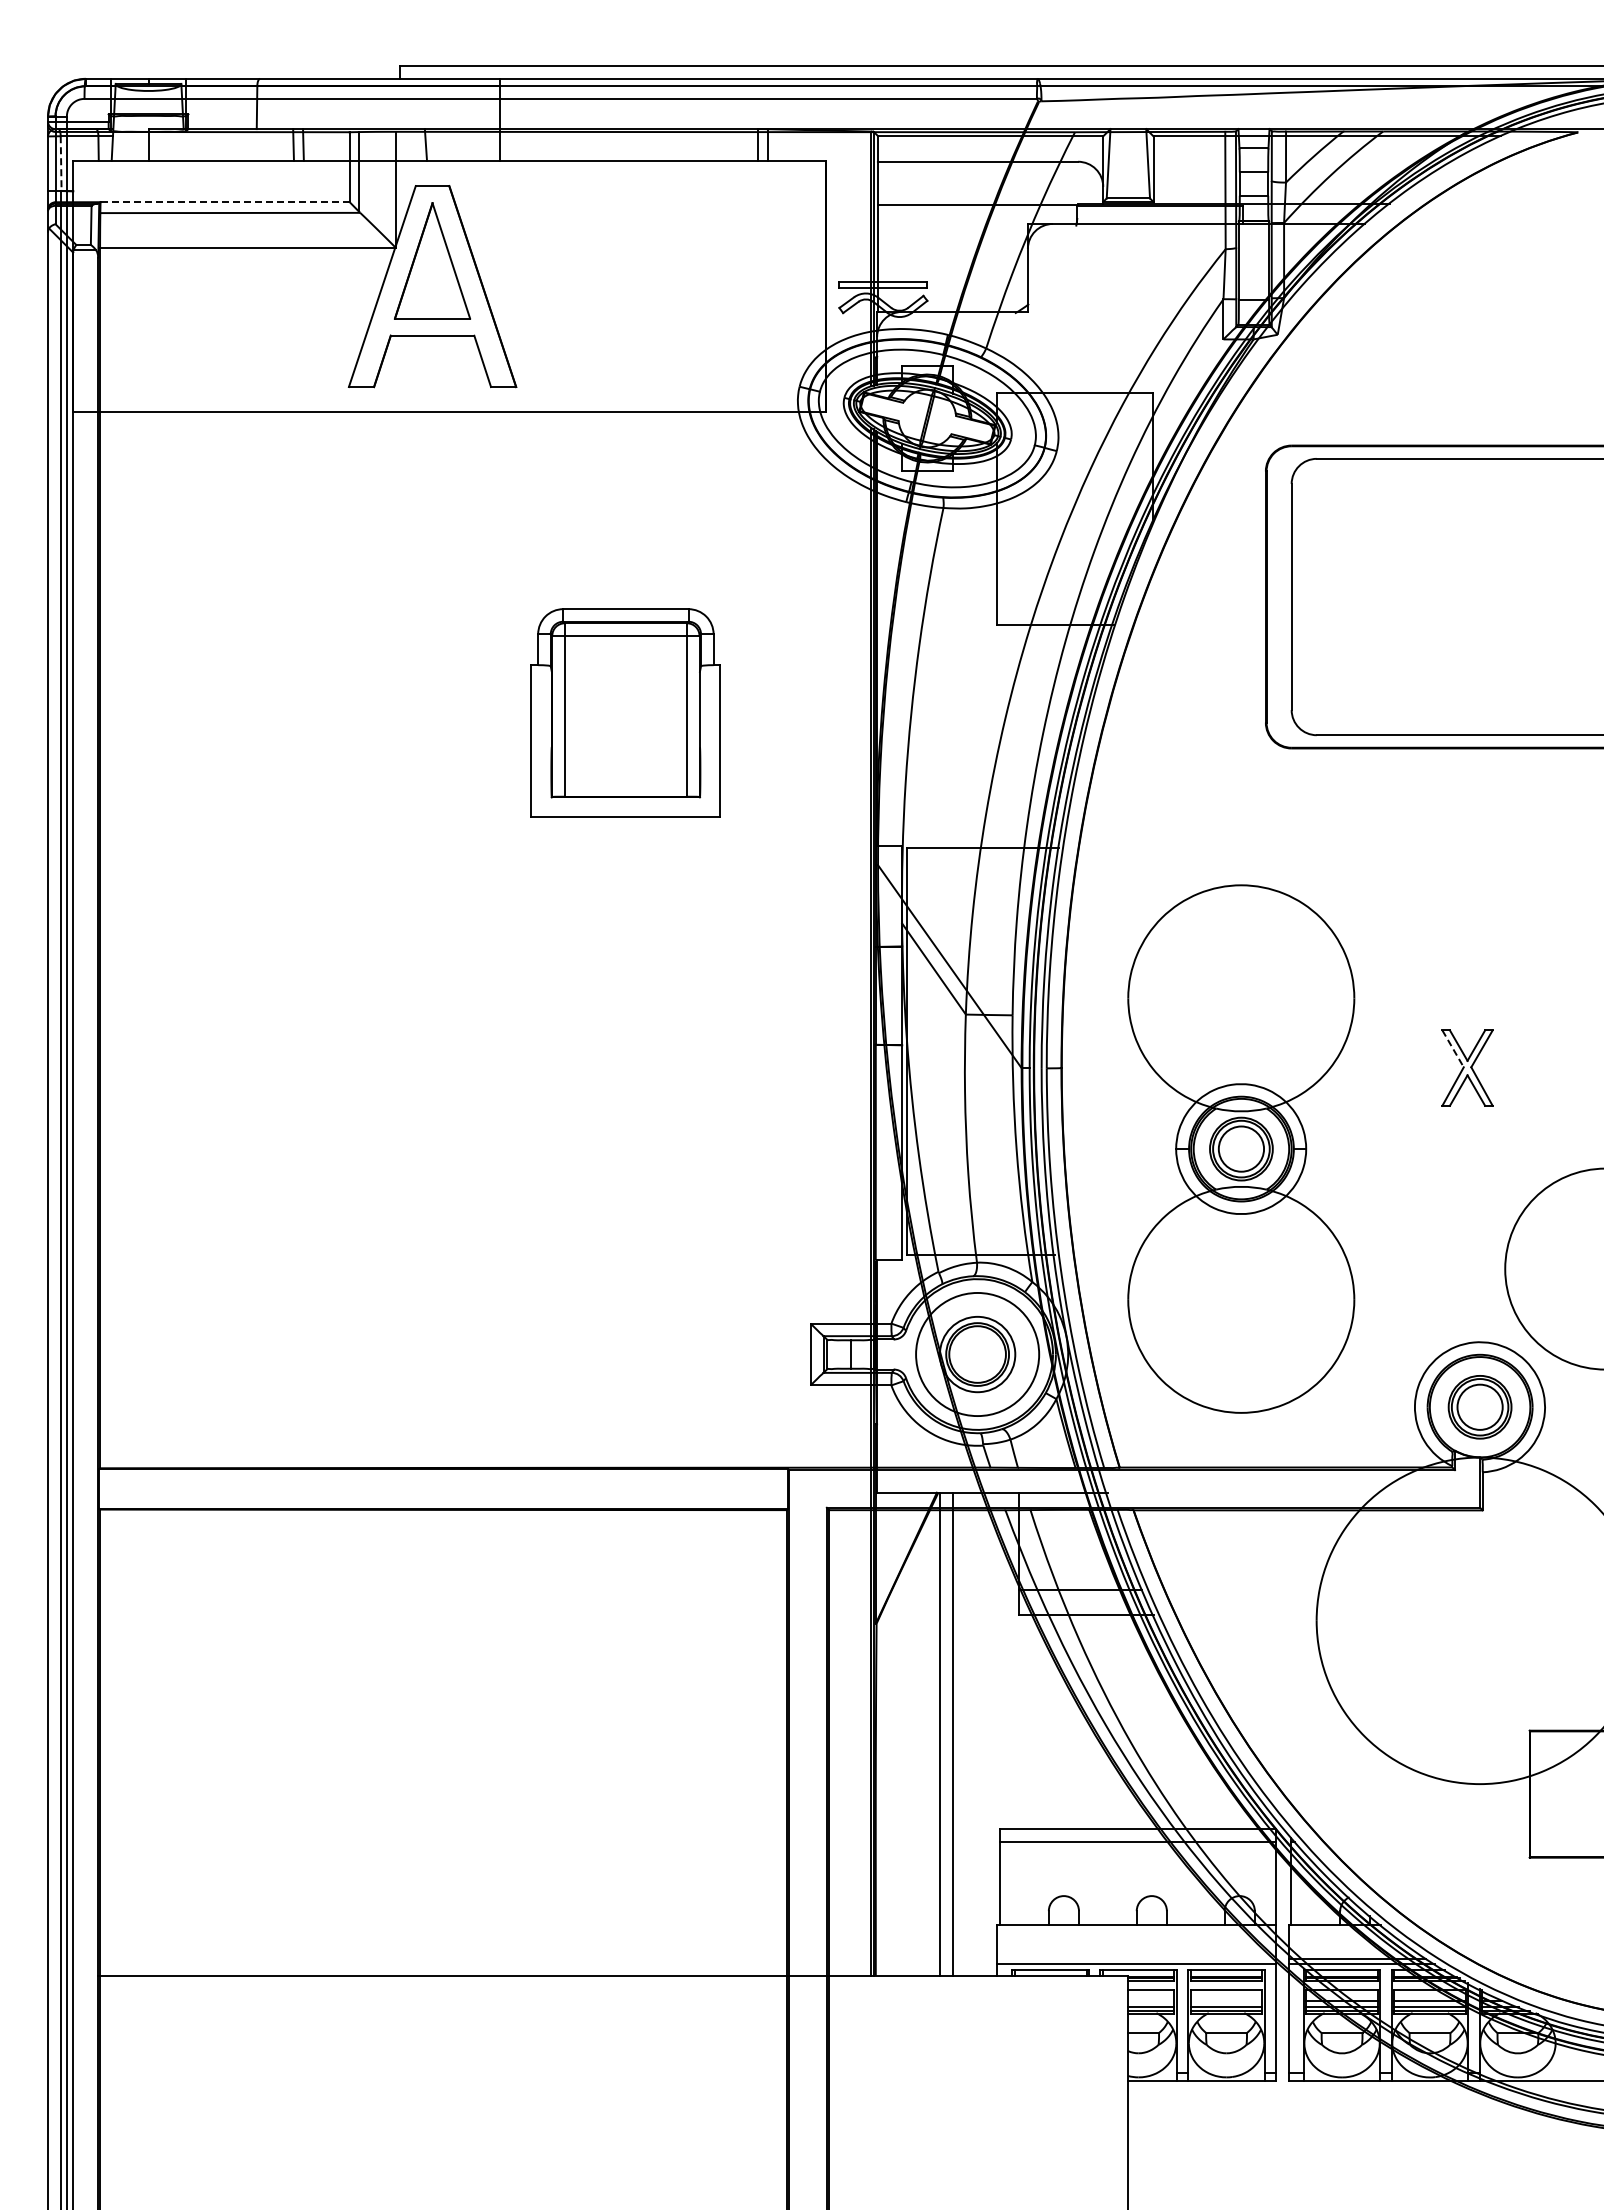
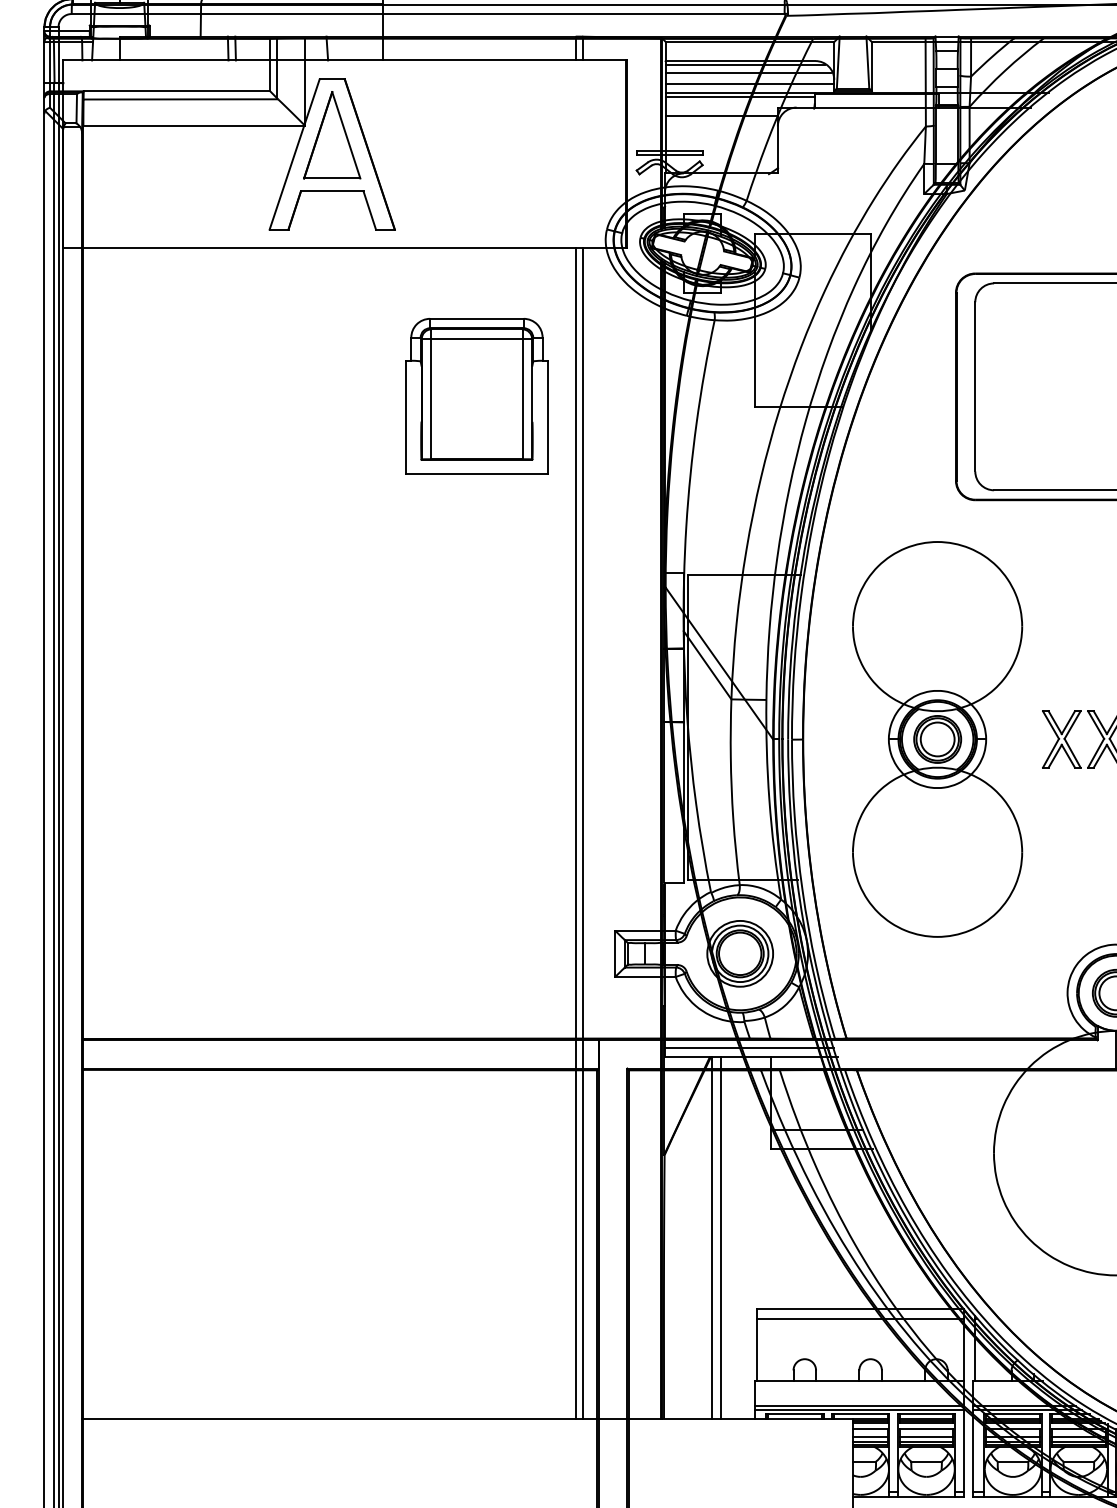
line: (61, 164) -> (54, 63), dashed -> solid
line: (984, 166) -> (745, 64), added
line: (988, 177) -> (748, 72), added
line: (990, 192) -> (749, 84), added
line: (225, 202) -> (177, 91), dashed -> solid
line: (977, 209) -> (740, 96), added
line: (952, 234) -> (721, 115), added
part: (625, 712) -> (476, 396), moved
line: (1453, 1049) -> (1096, 725), dashed -> solid
part: (1407, 1067) -> (1061, 739), added
part: (1241, 1148) -> (937, 739), moved
line: (757, 1193) -> (575, 833), added
line: (767, 1193) -> (582, 833), added
circle: (977, 1354) -> (740, 953), size x0.71
line: (990, 1480) -> (749, 1048), added
line: (1136, 1958) -> (859, 1405), added
line: (1151, 2000) -> (870, 1437), added
line: (1226, 2000) -> (926, 1437), added

